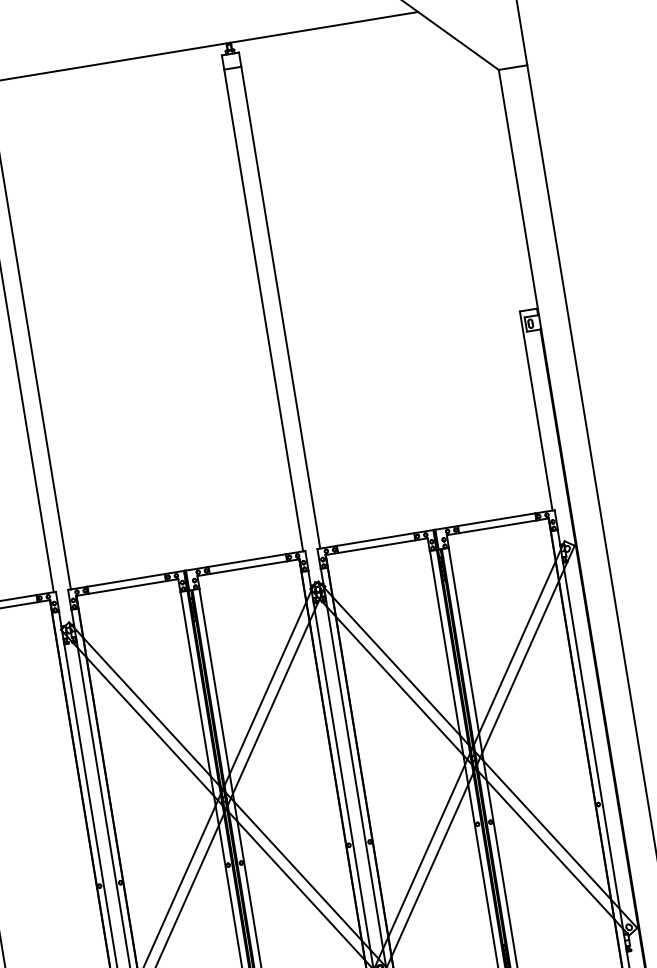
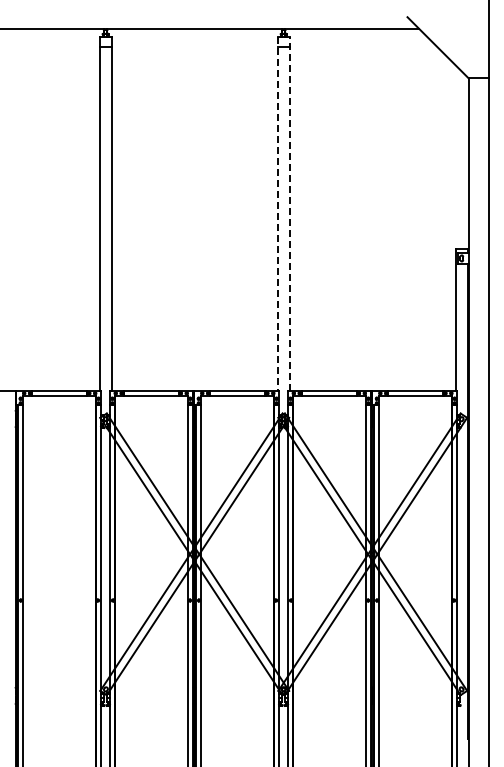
line: (279, 300) -> (289, 213), solid -> dashed
line: (262, 304) -> (277, 214), solid -> dashed

